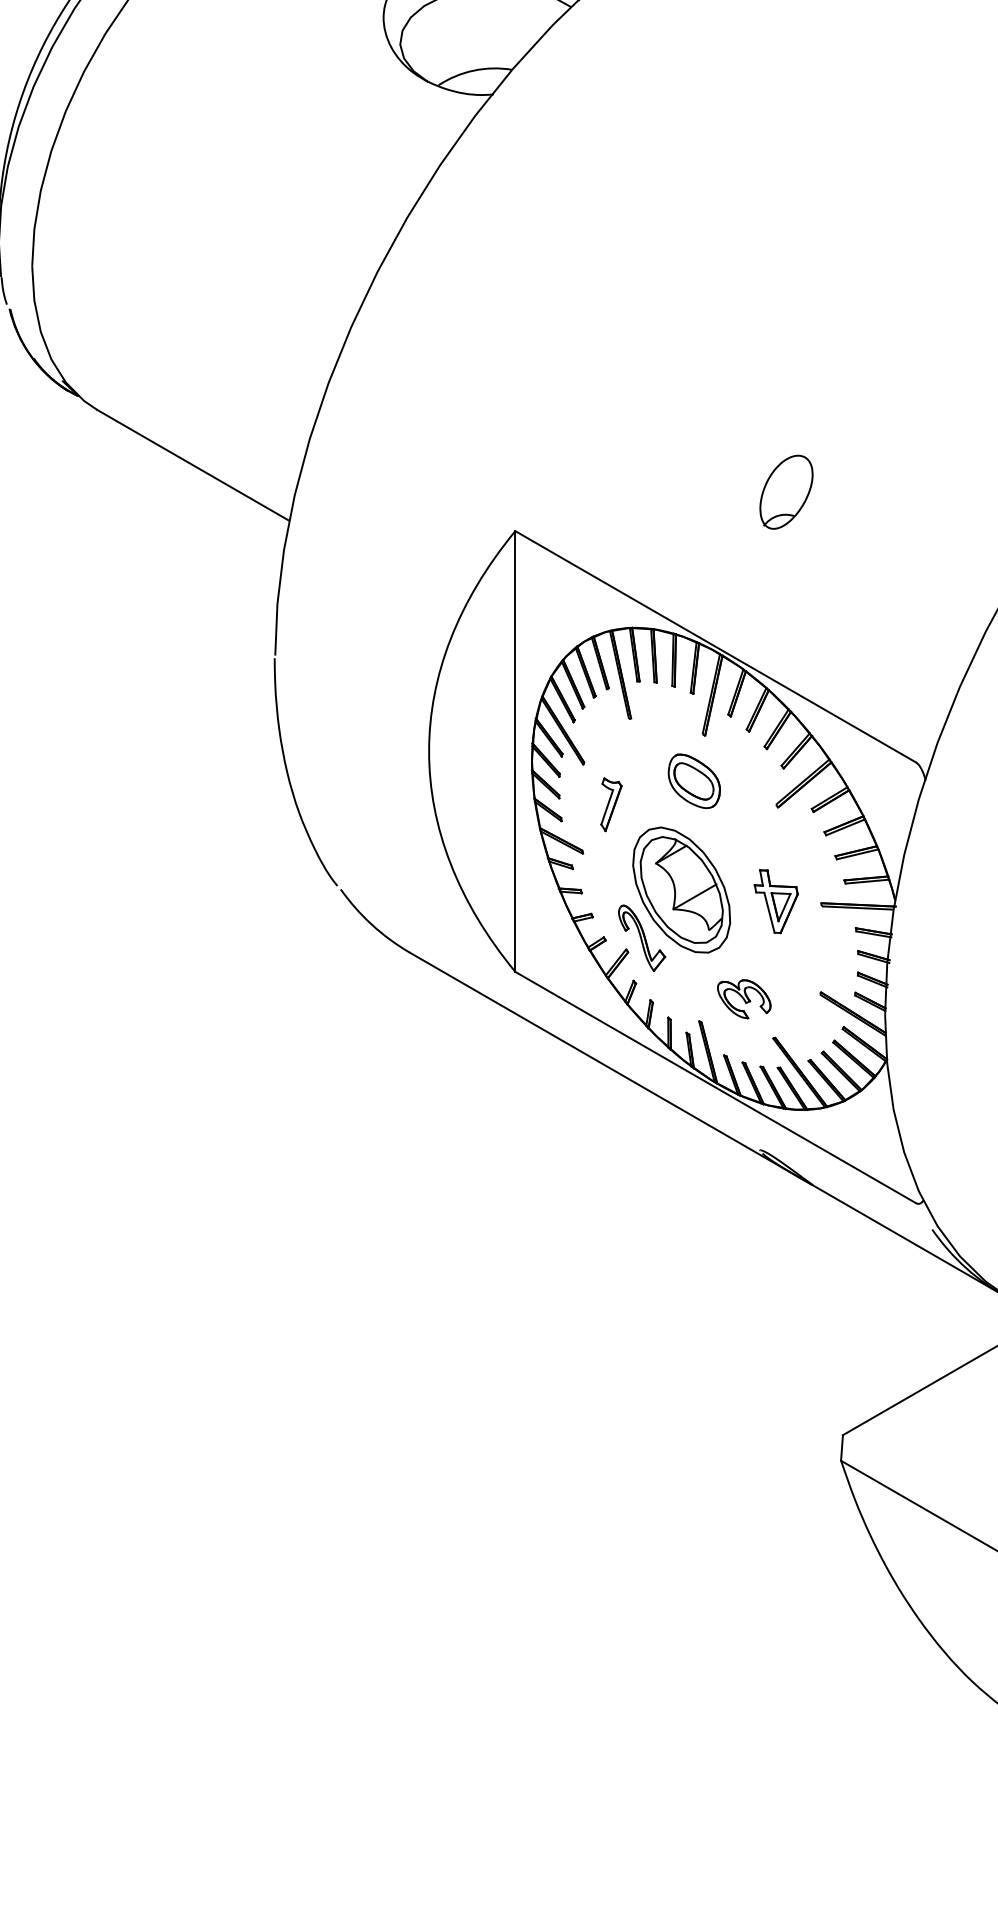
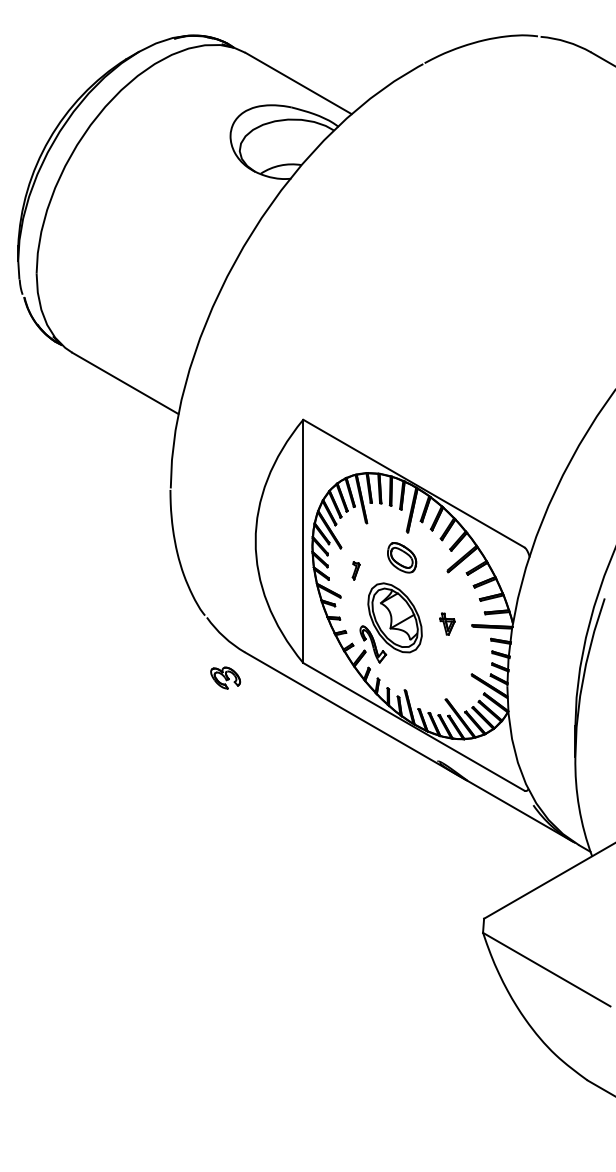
part: (785, 492) -> (452, 398), removed
part: (609, 804) -> (355, 570), size x0.6
part: (776, 900) -> (447, 623), size x0.6
part: (744, 998) -> (225, 677), moved

